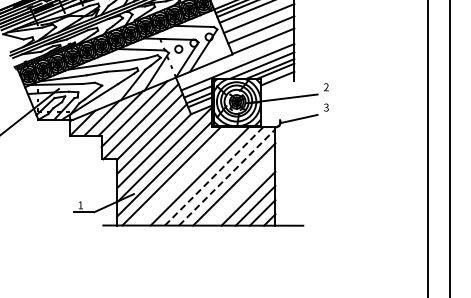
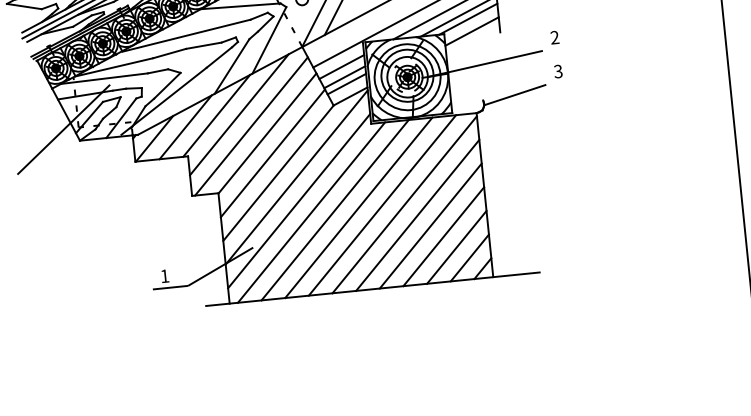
line: (185, 176) -> (334, 210), added
line: (214, 176) -> (383, 205), dashed -> solid
line: (227, 177) -> (405, 204), dashed -> solid
line: (241, 191) -> (430, 225), added

